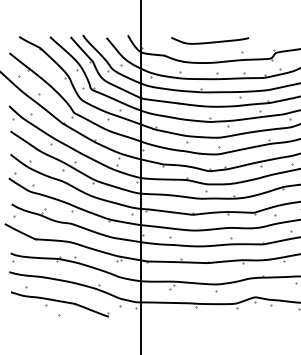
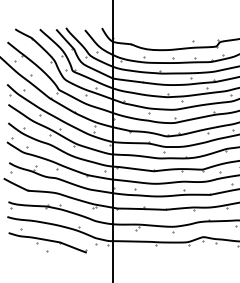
curve: (210, 42) -> (167, 33), removed

